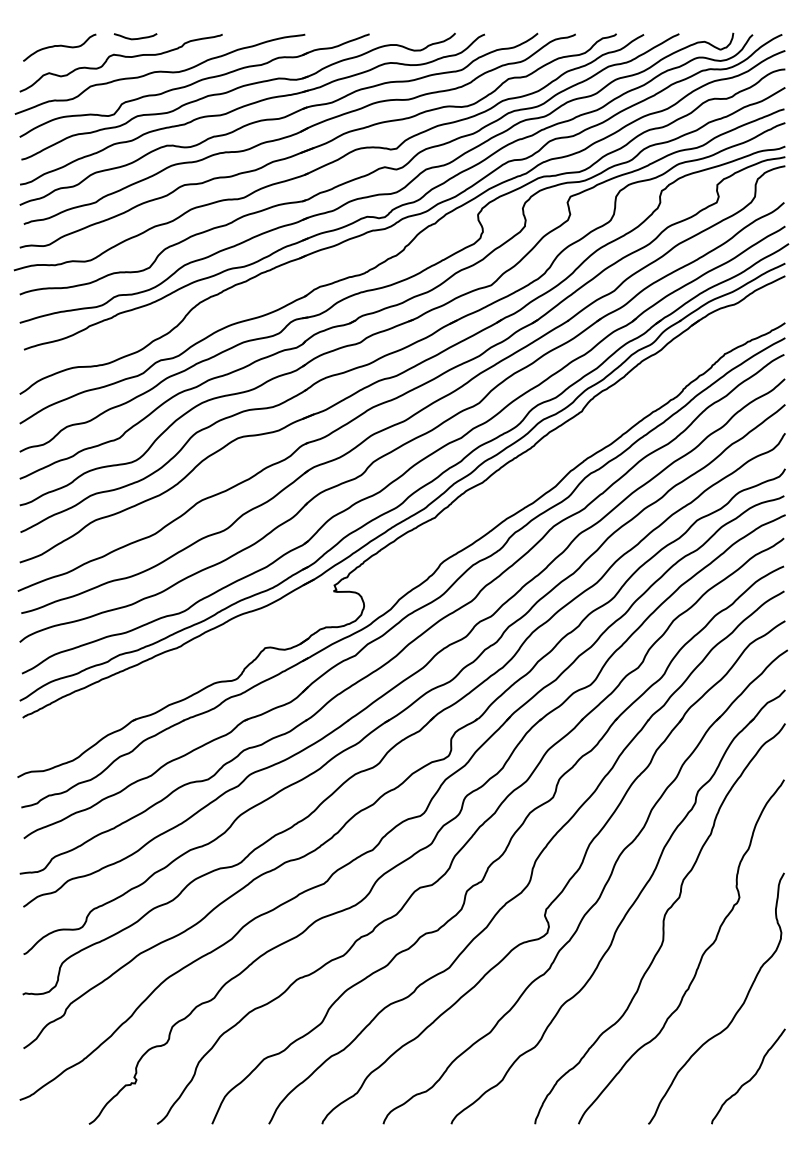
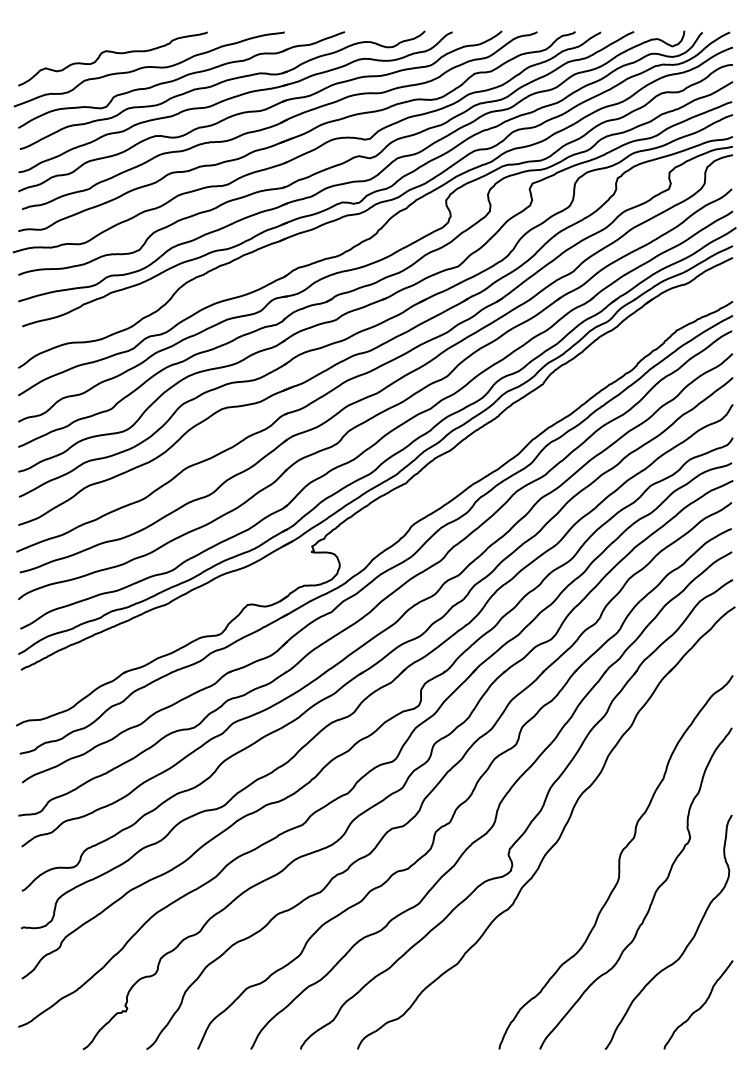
curve: (135, 38) -> (126, 35), removed
curve: (59, 46) -> (55, 43), removed
part: (626, 911) -> (584, 850), removed

